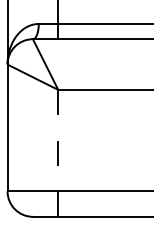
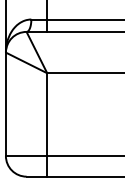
line: (58, 152) -> (47, 124), dashed -> solid

